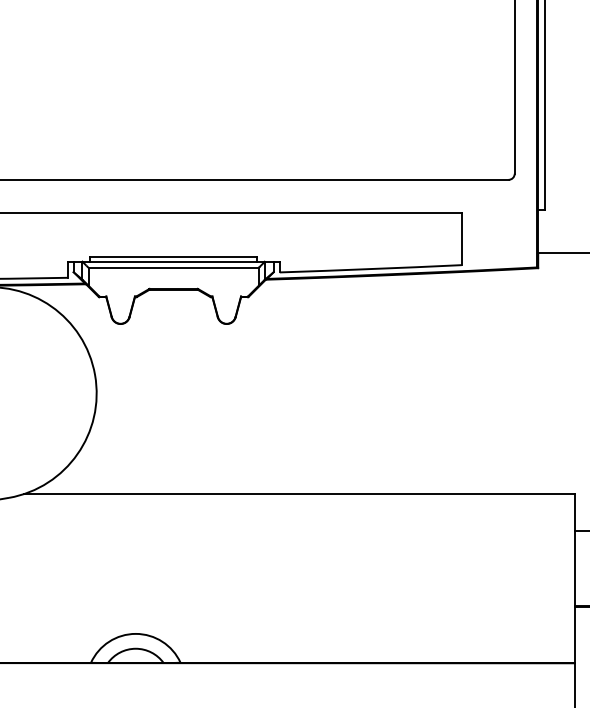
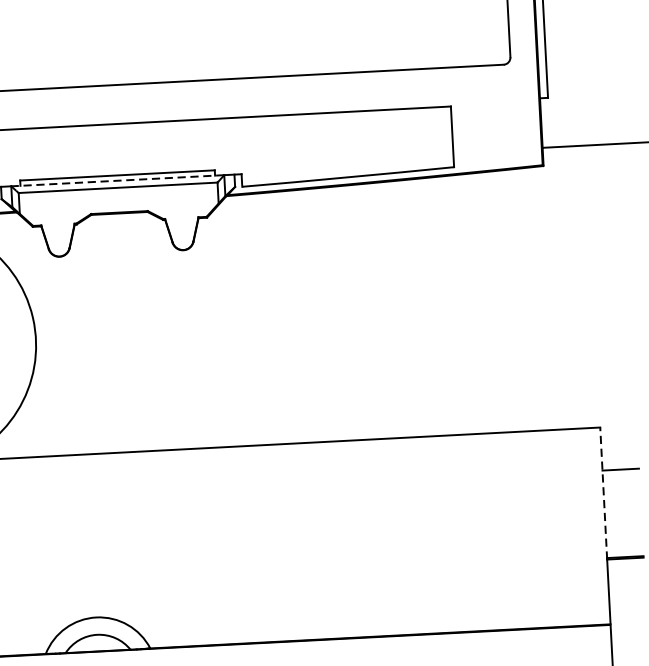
line: (173, 261) -> (117, 180), solid -> dashed
line: (574, 550) -> (603, 493), solid -> dashed

